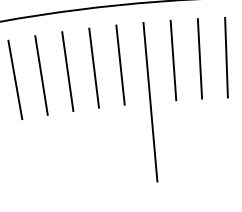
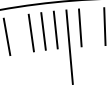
line: (199, 57) -> (92, 26), removed
line: (42, 74) -> (19, 34), removed

